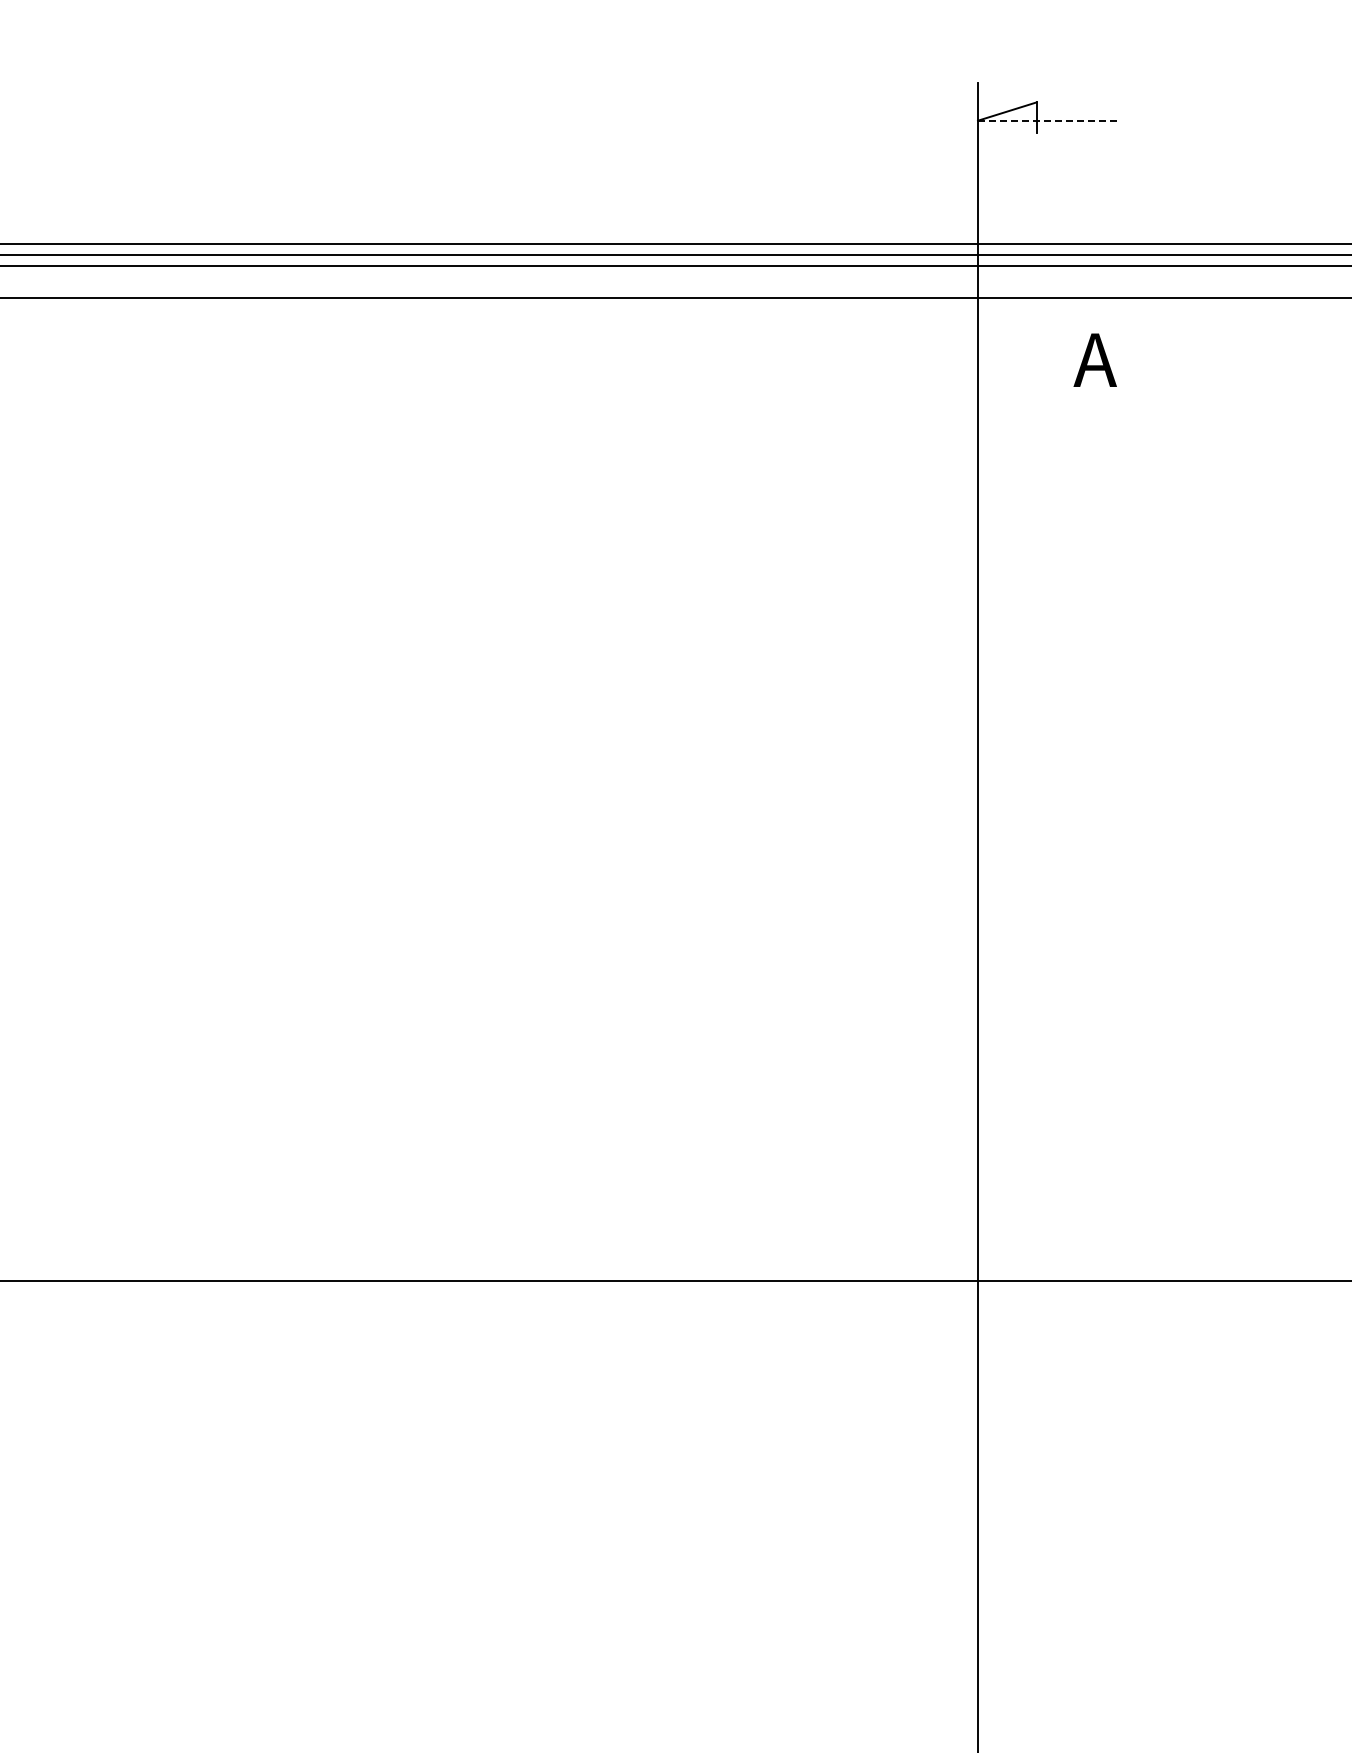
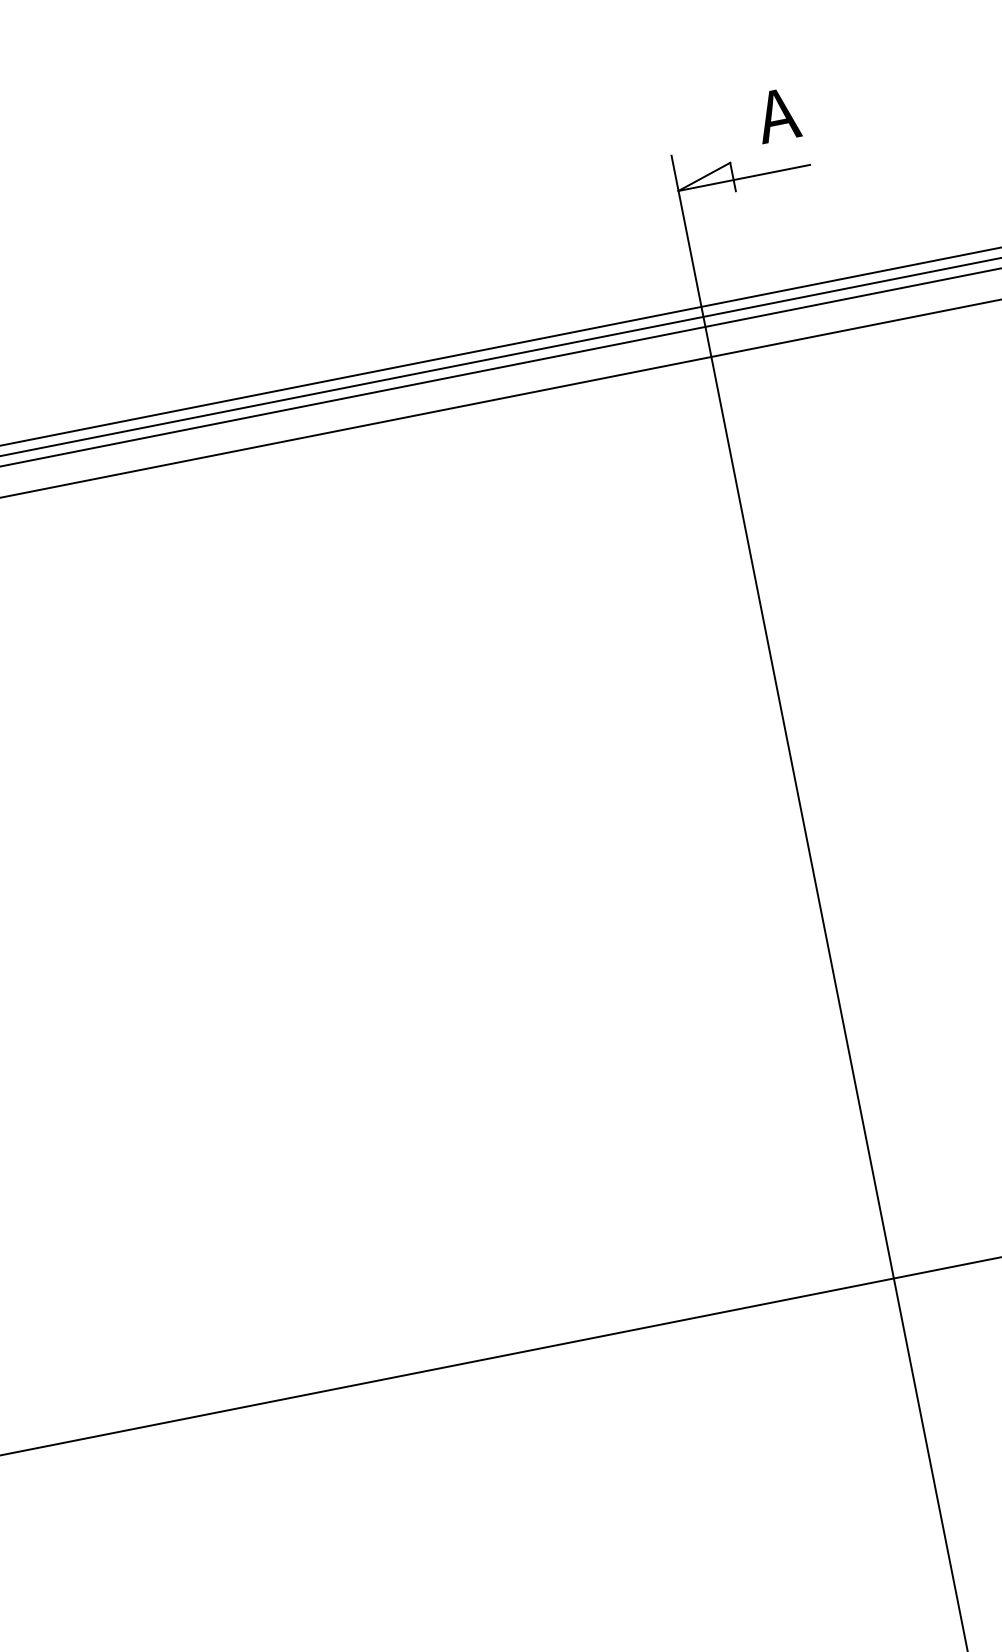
line: (1048, 120) -> (744, 177), dashed -> solid
text: (1094, 359) -> (776, 114), moved

